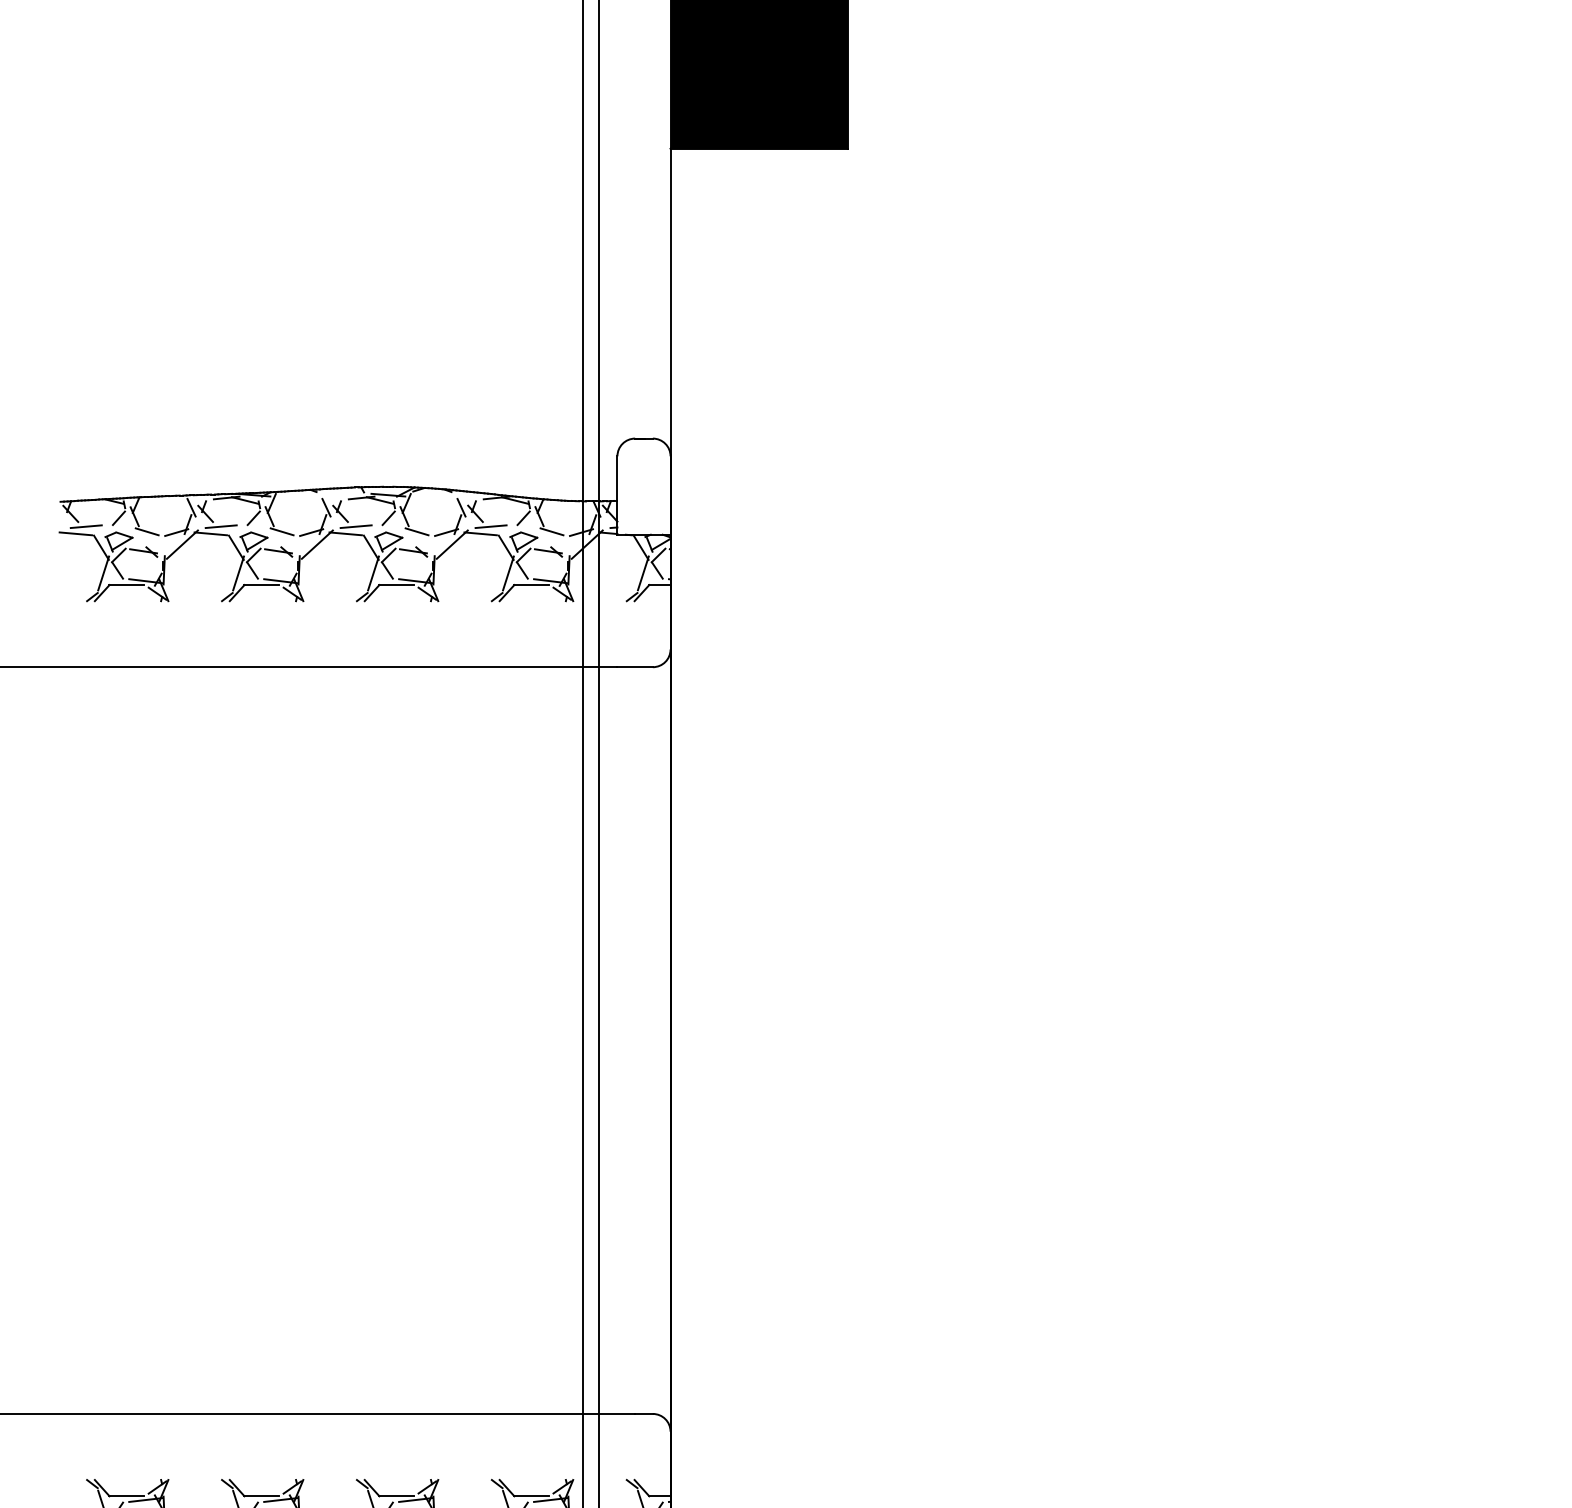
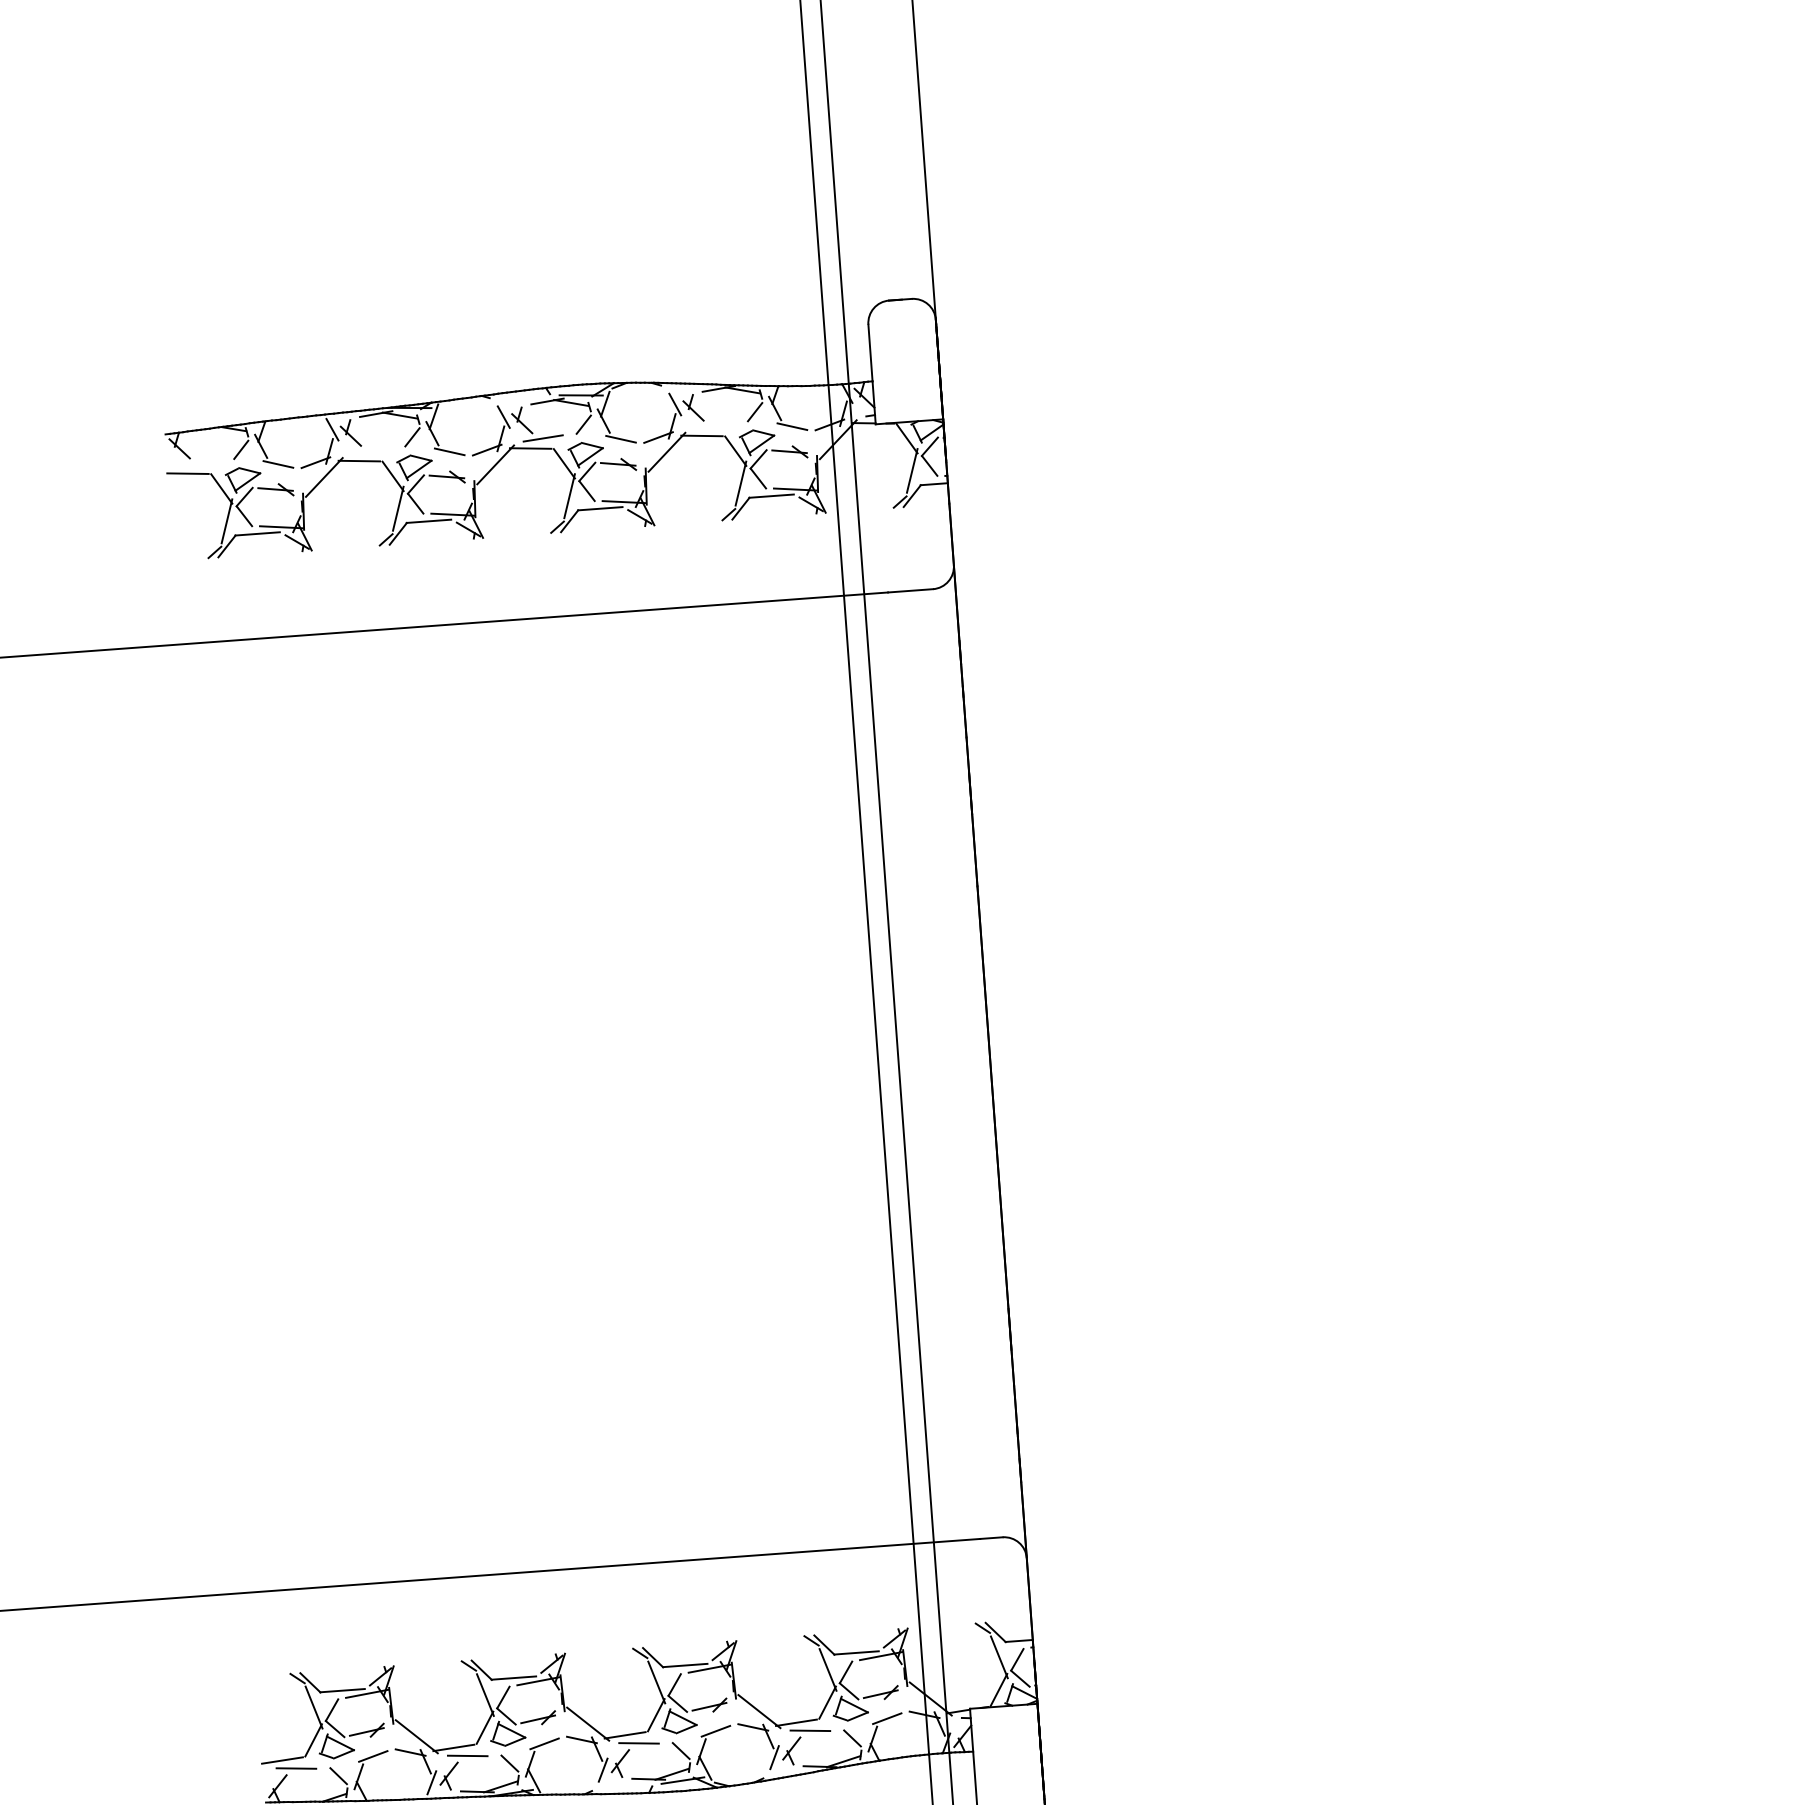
line: (85, 526) -> (199, 463), removed
line: (220, 526) -> (370, 450), removed
line: (490, 526) -> (713, 425), removed

